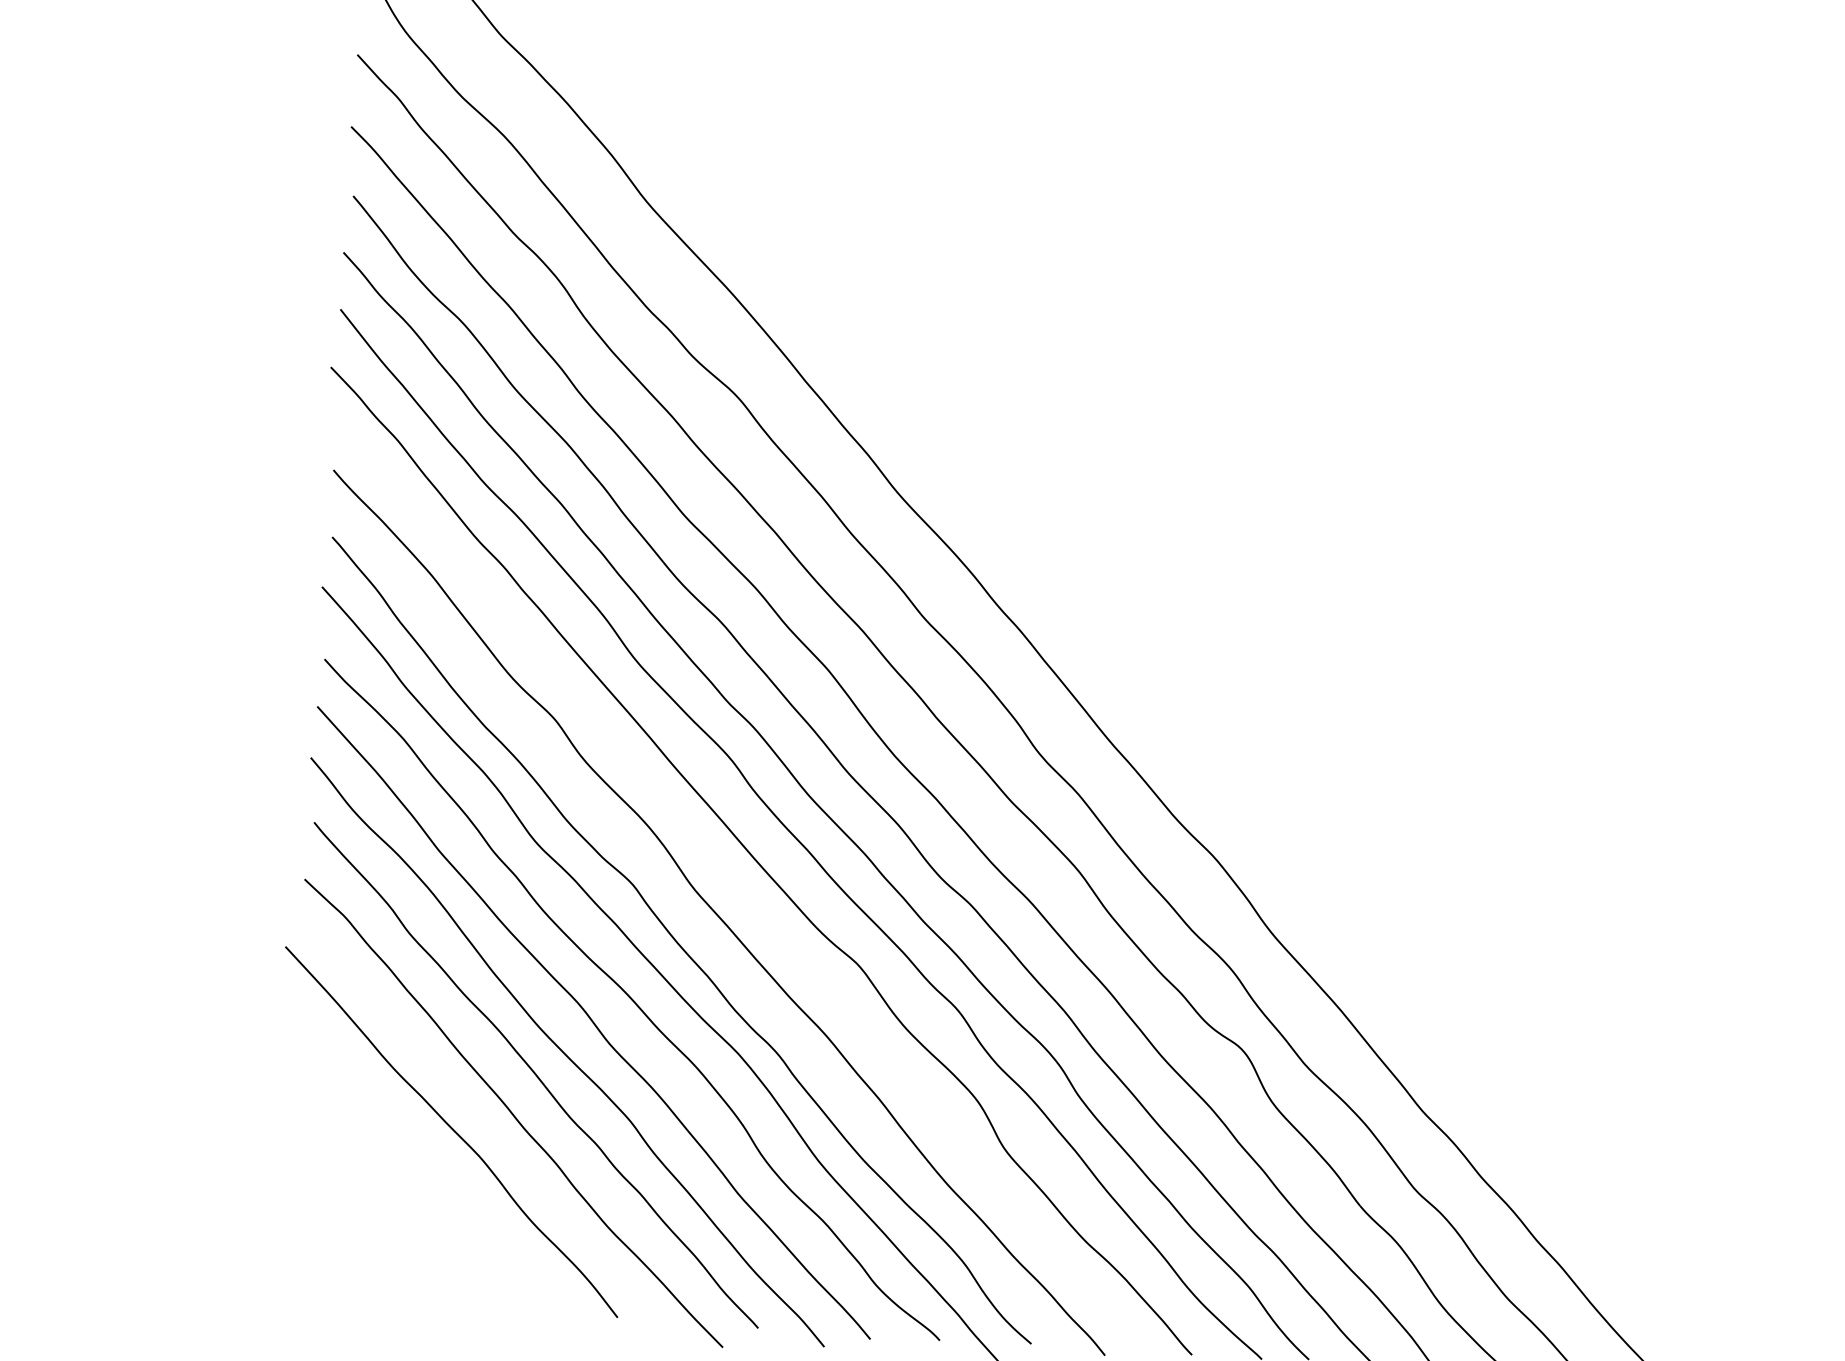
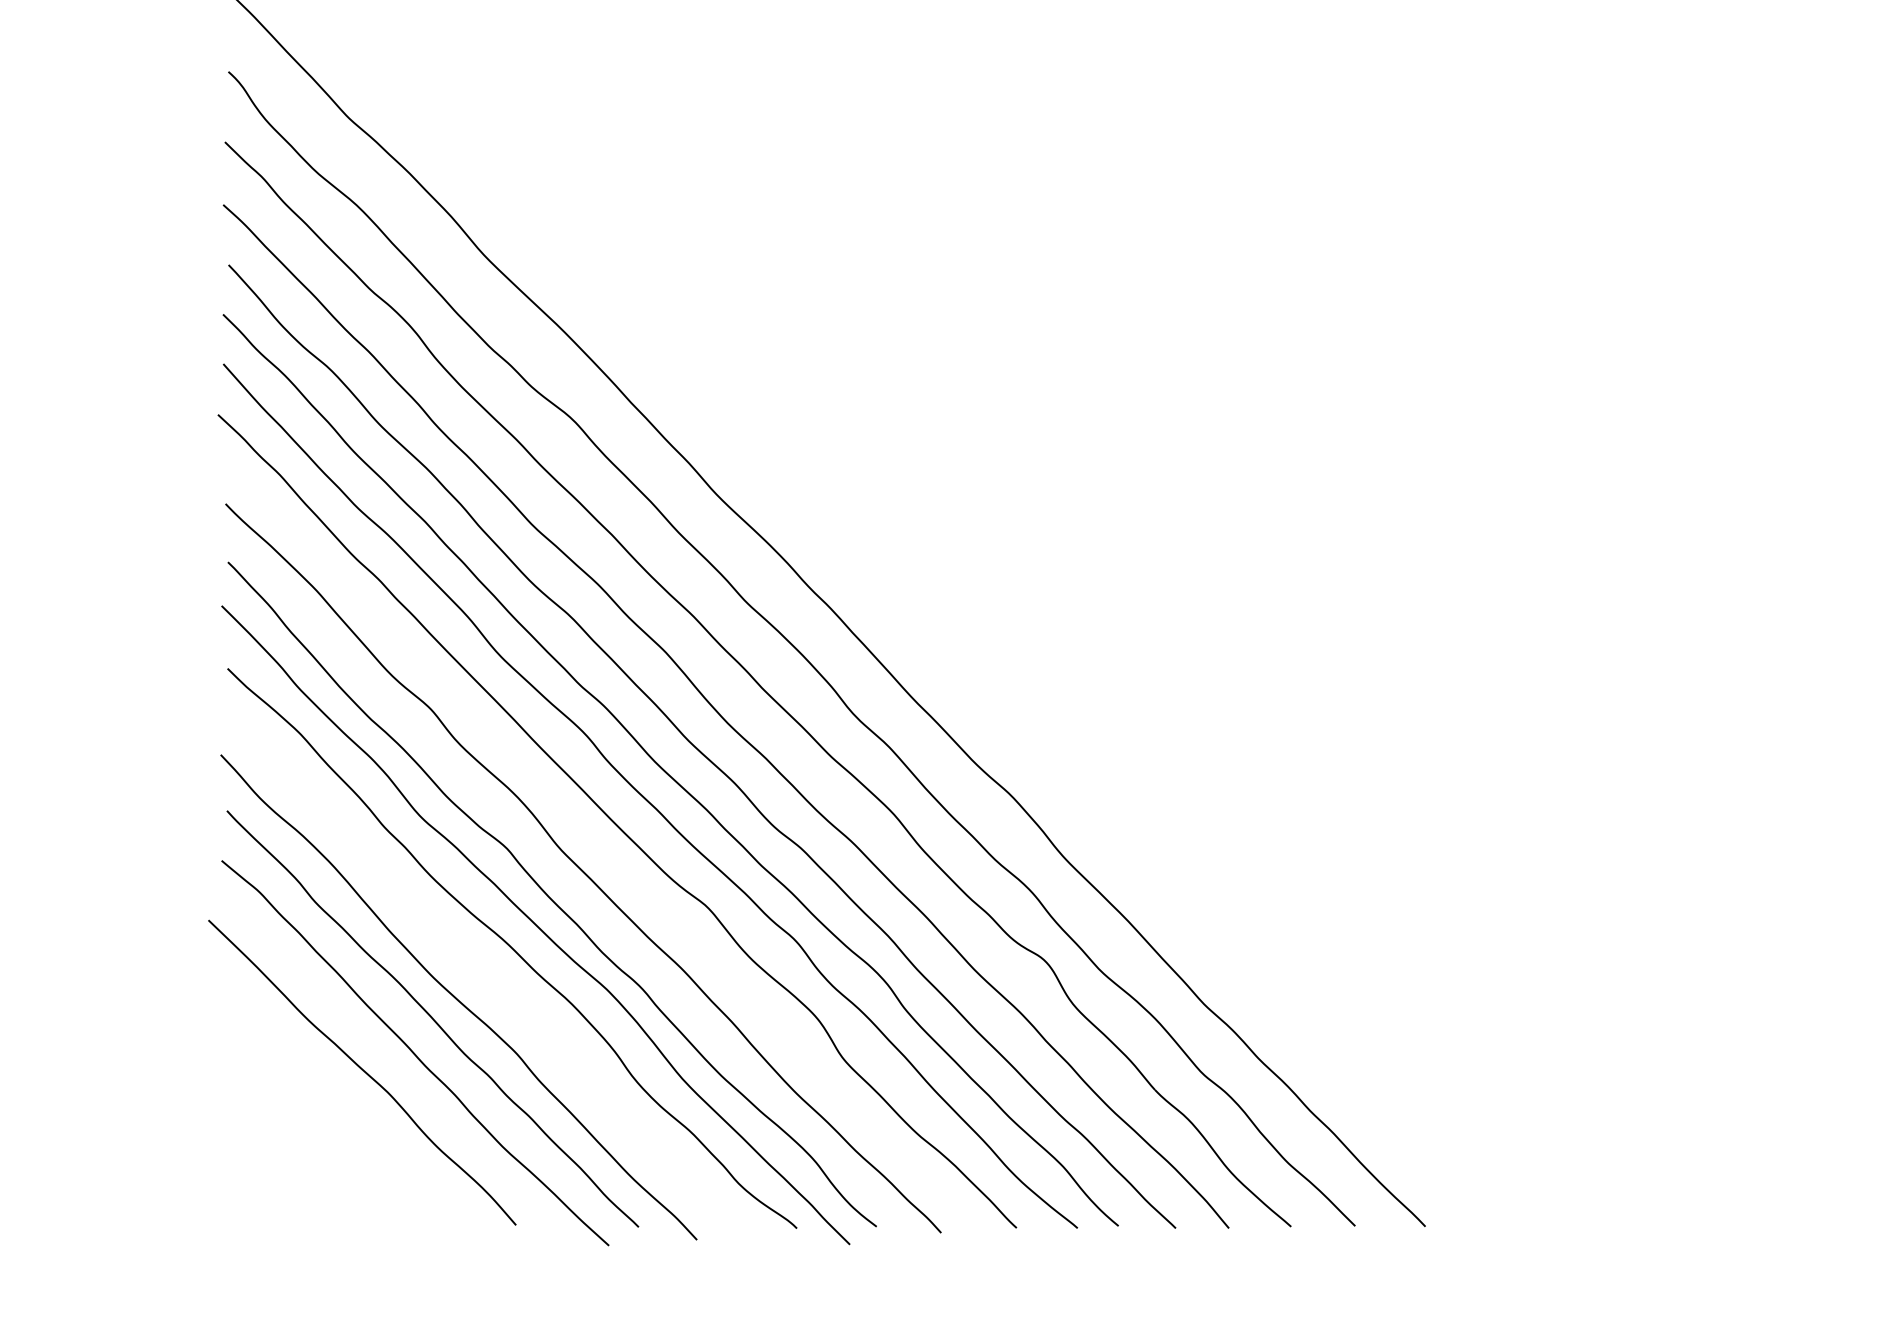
curve: (594, 1022) -> (480, 970), removed

